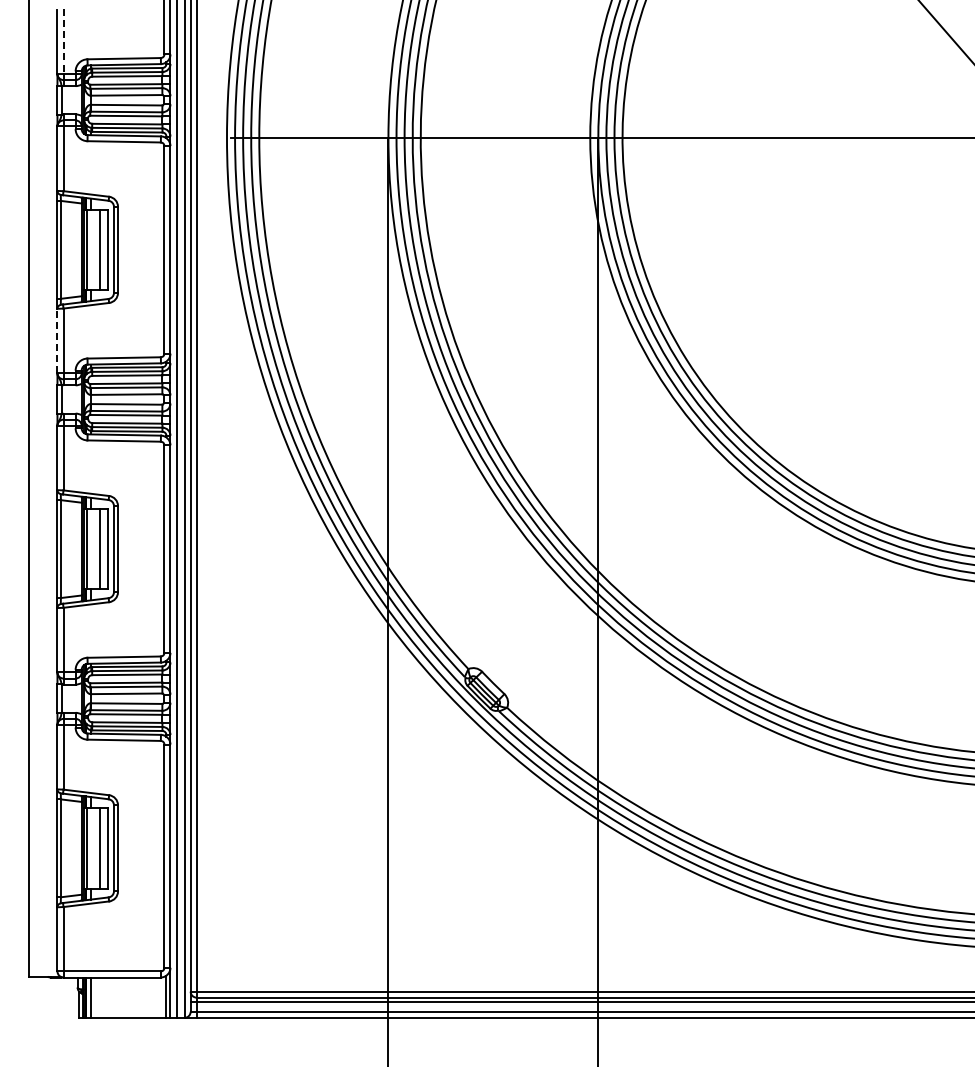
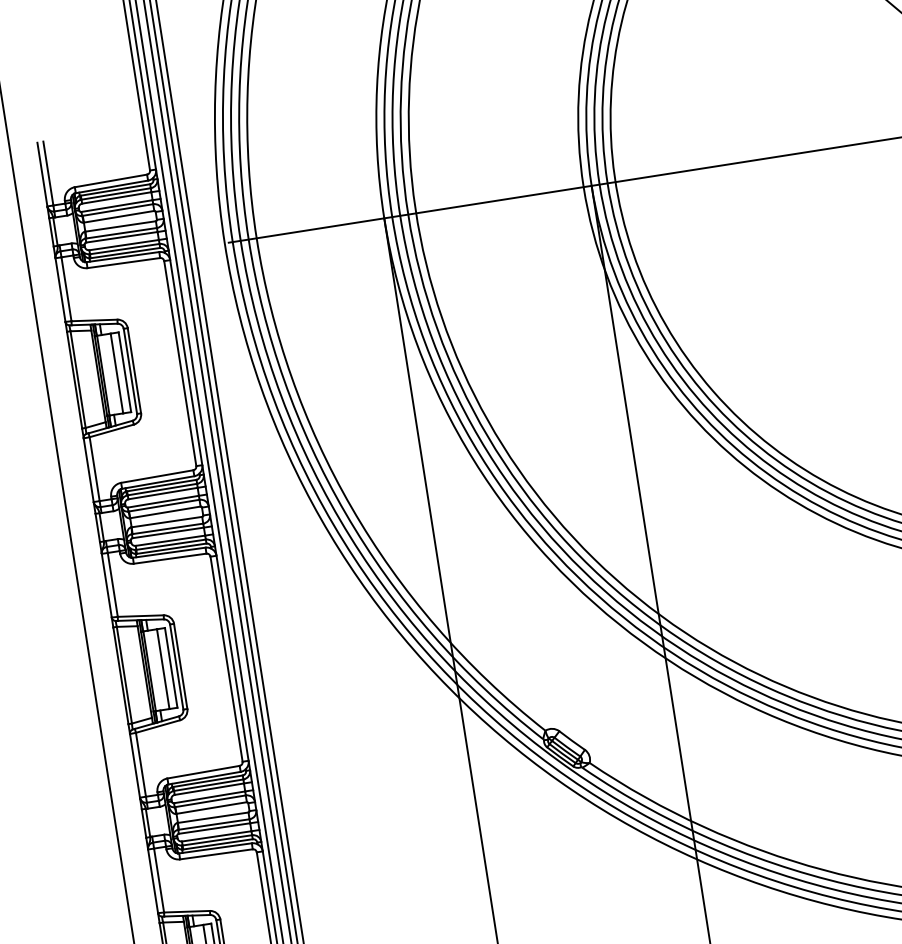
line: (63, 42) -> (48, 174), dashed -> solid
line: (57, 340) -> (88, 469), dashed -> solid

